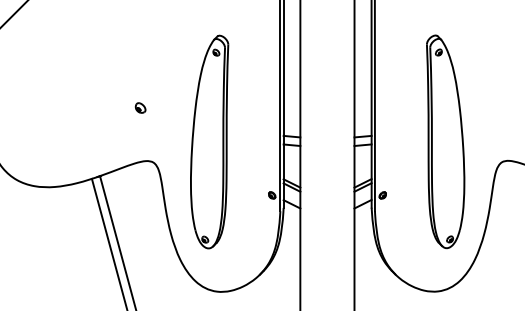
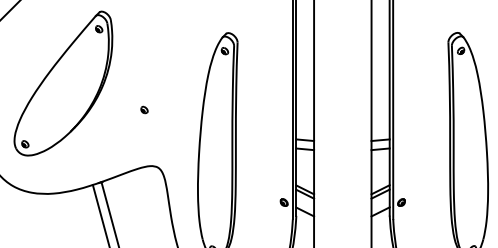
part: (64, 82) -> (63, 82), added
part: (140, 108) -> (144, 110), size x0.62

